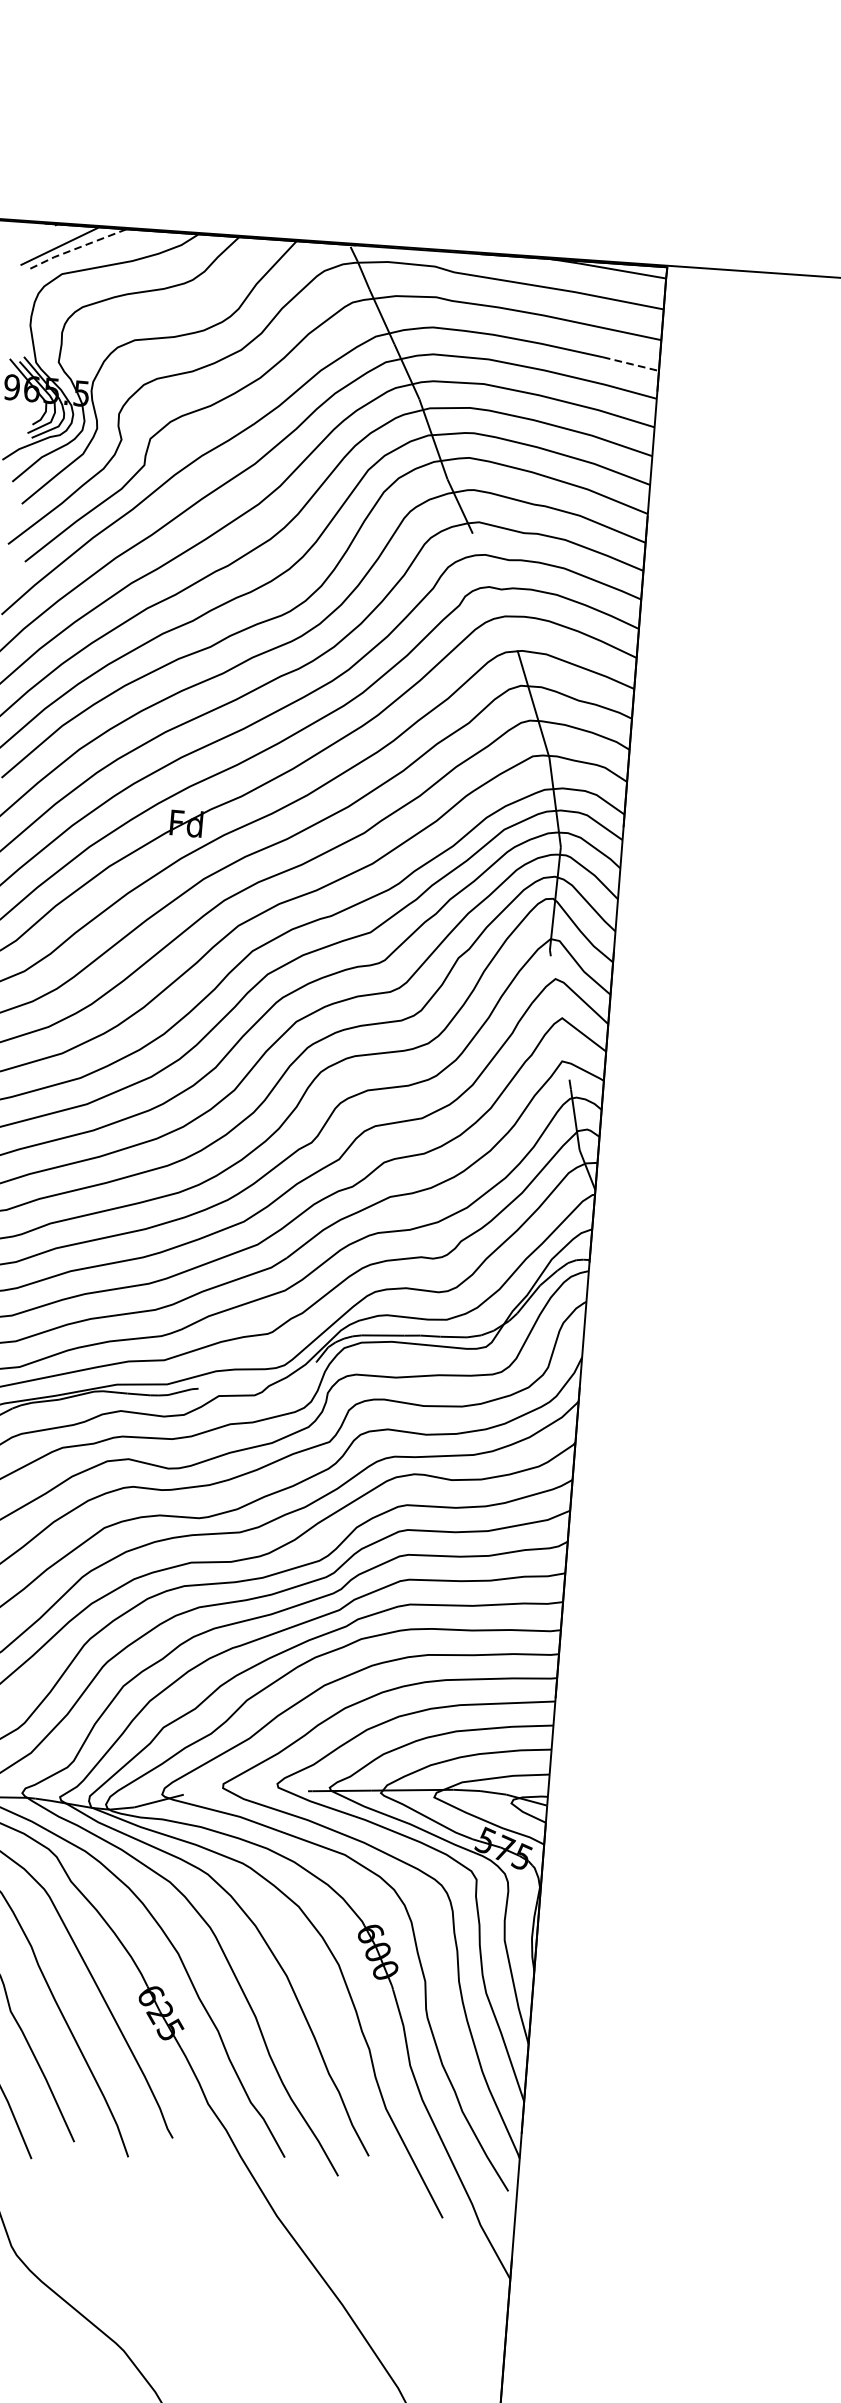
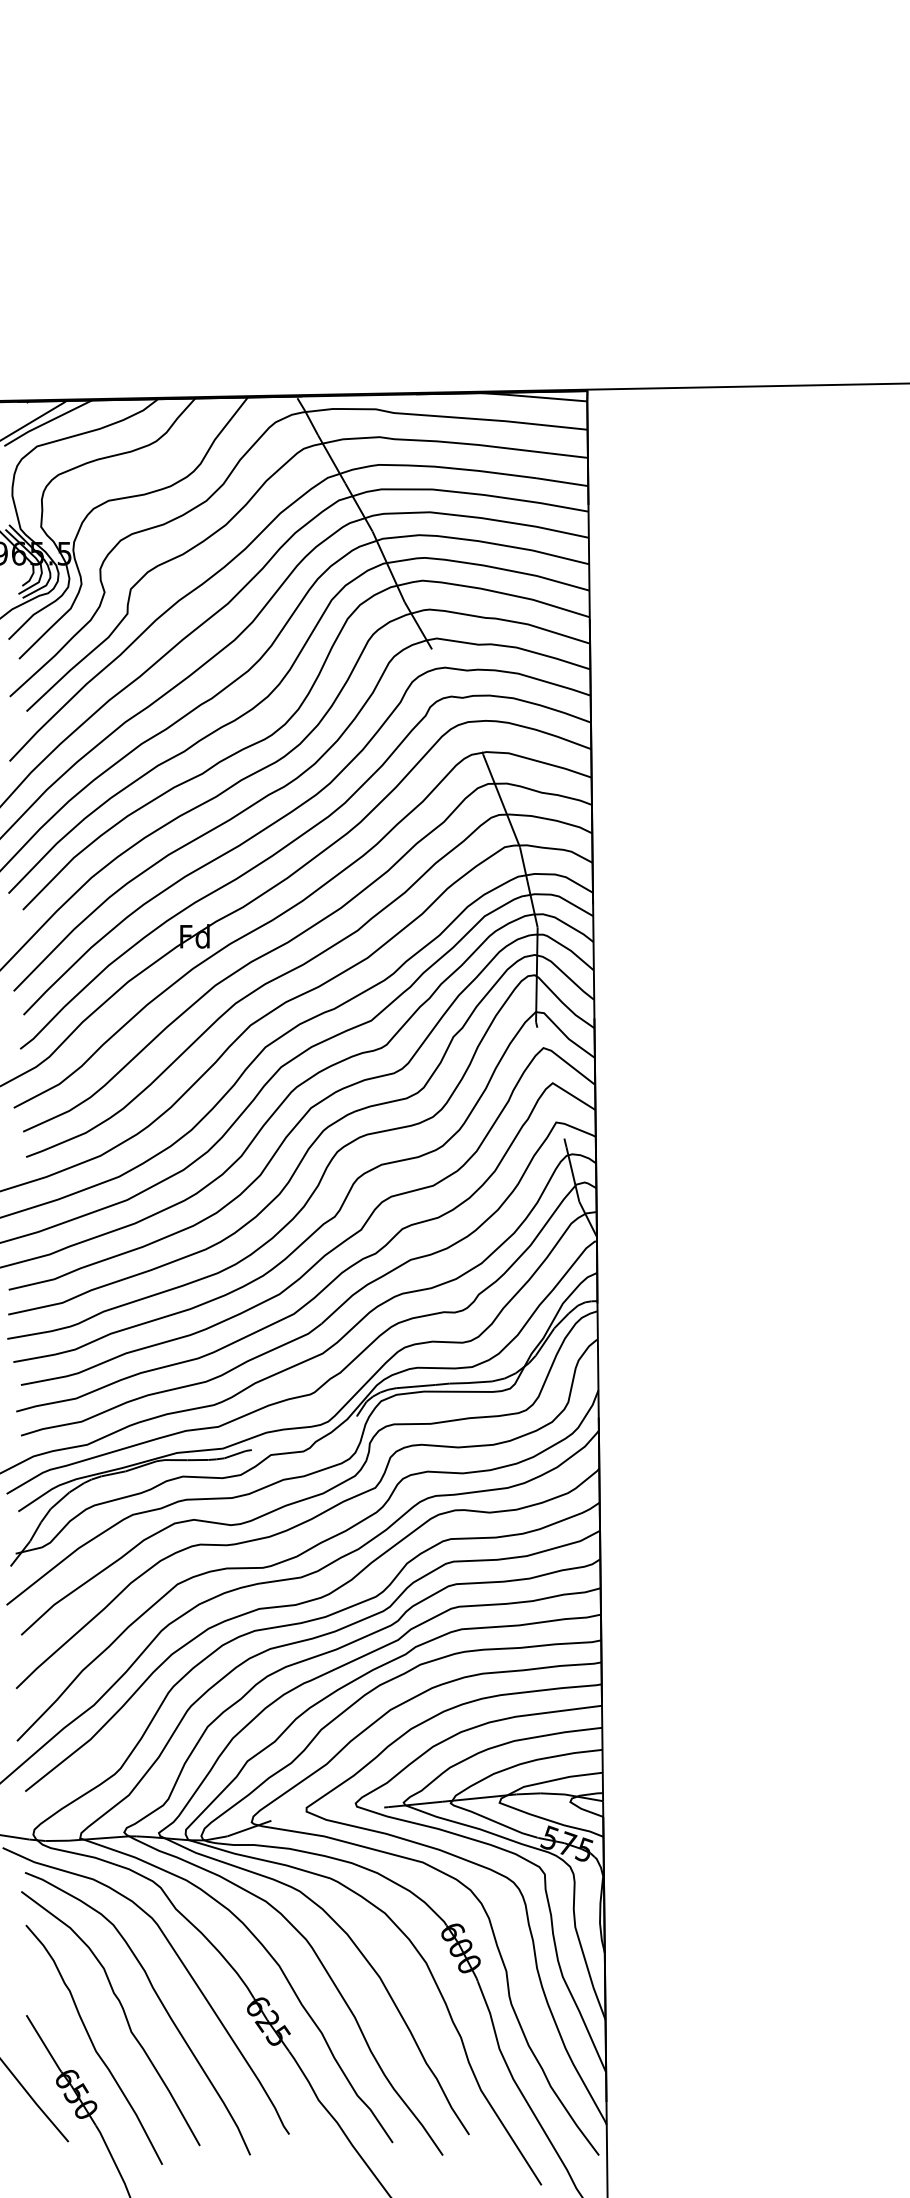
line: (74, 248) -> (46, 422), dashed -> solid
line: (631, 364) -> (562, 482), dashed -> solid

